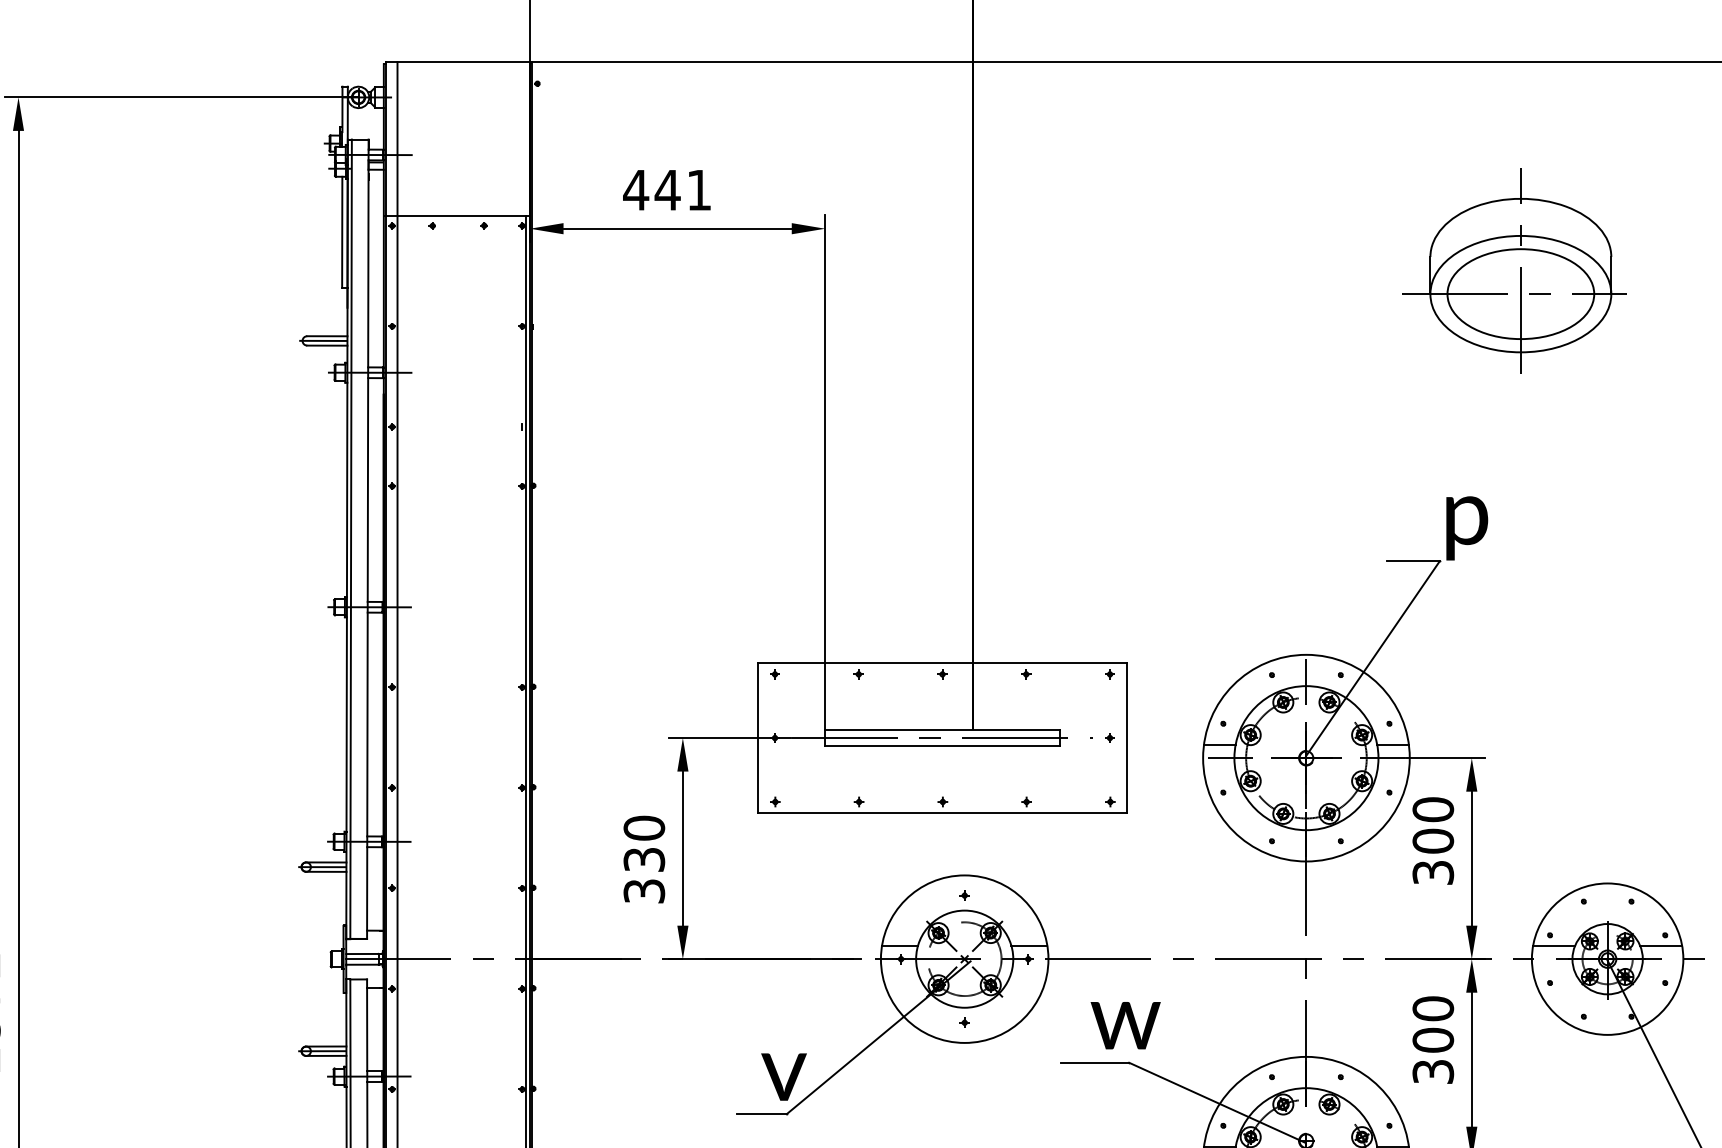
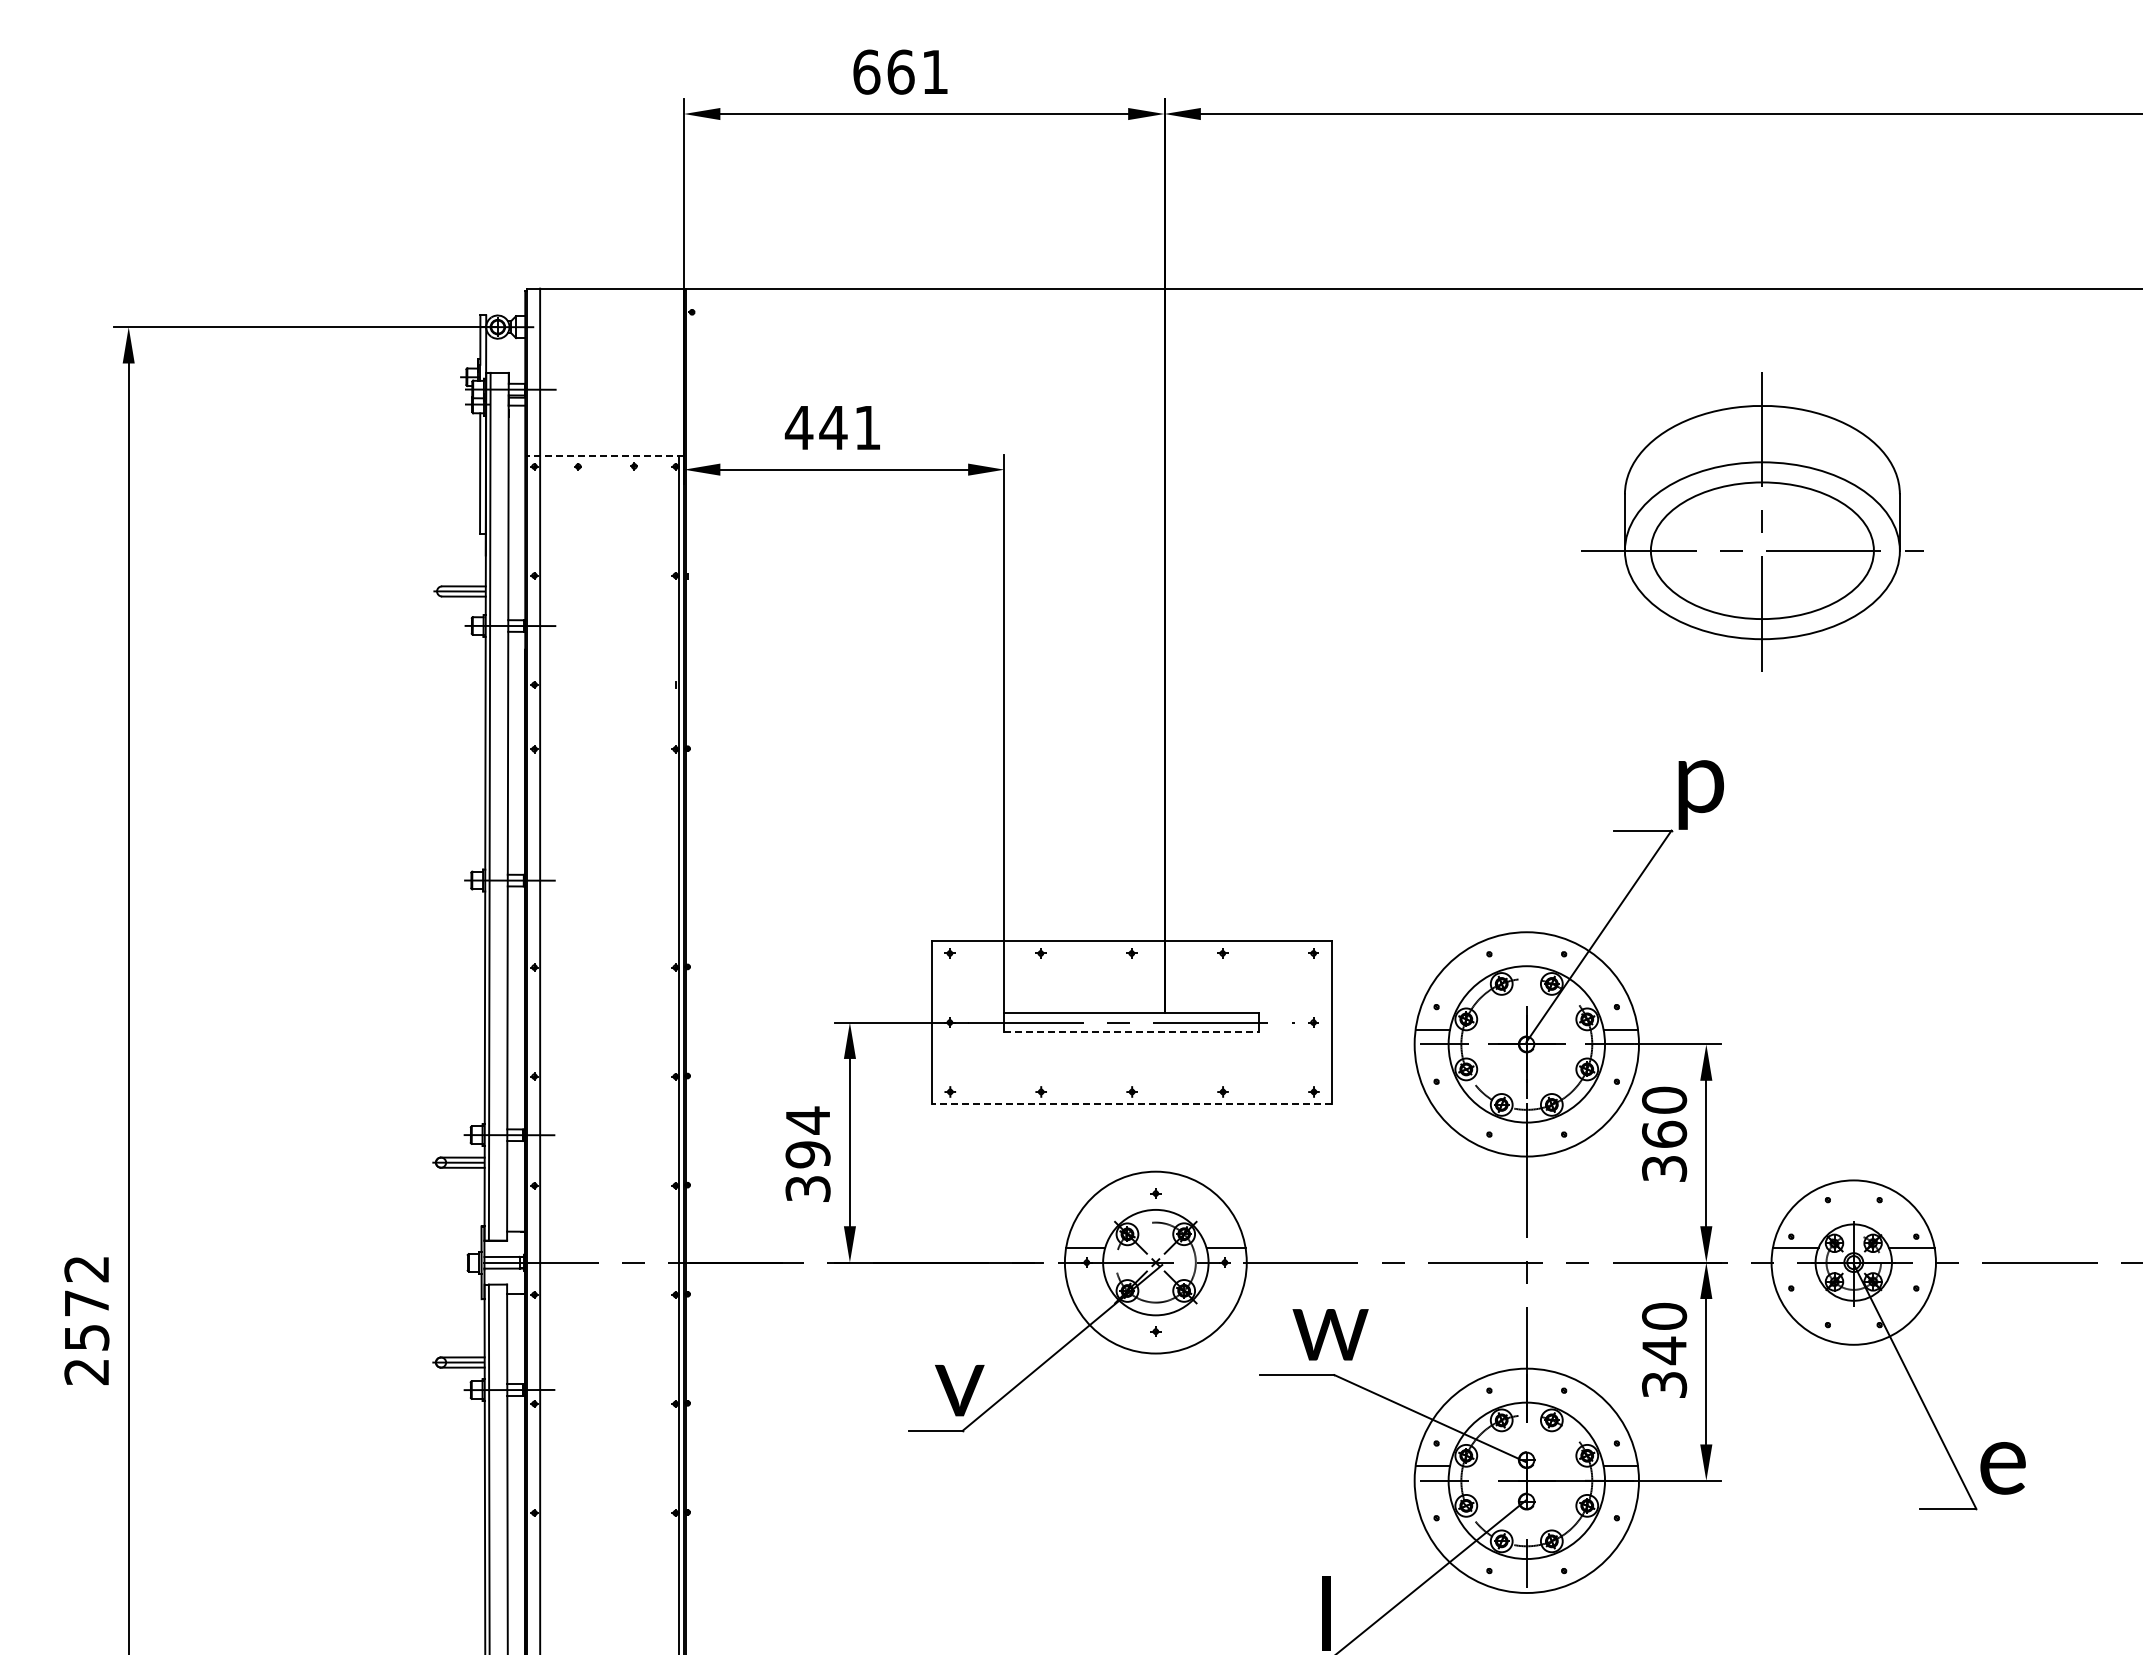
line: (456, 216) -> (604, 456), solid -> dashed
part: (1514, 270) -> (1752, 515), size x1.4
line: (1306, 681) -> (1526, 961), removed
line: (943, 746) -> (1132, 1031), solid -> dashed
line: (942, 813) -> (1131, 1104), solid -> dashed
text: (1433, 841) -> (1664, 1134), 300 -> 360
text: (643, 843) -> (807, 1137), 330 -> 394
text: (1433, 1040) -> (1664, 1350), 300 -> 340

